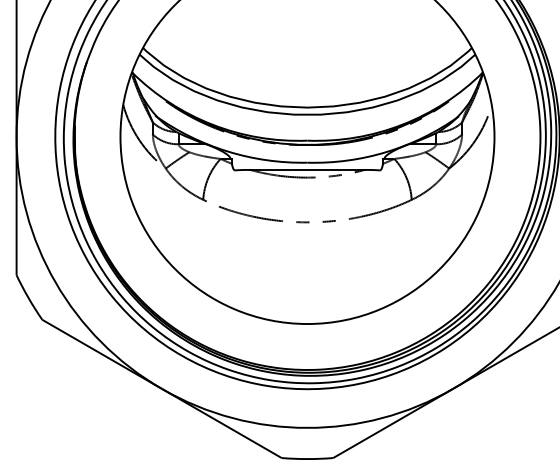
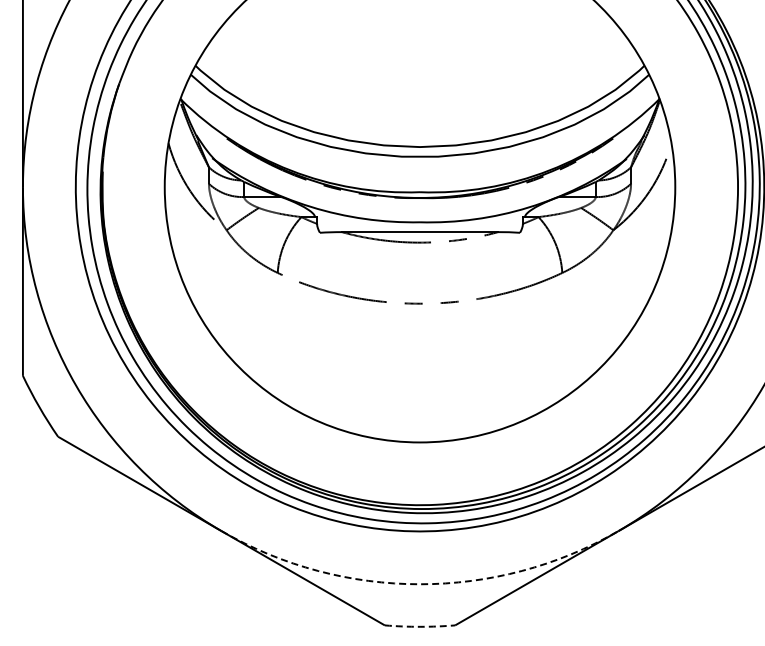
arc: (307, 428) -> (420, 584), solid -> dashed
arc: (307, 458) -> (420, 626), solid -> dashed

